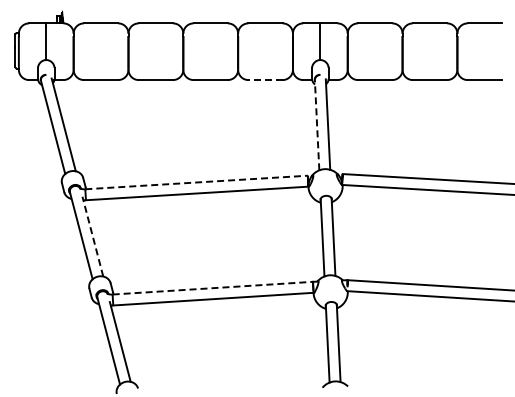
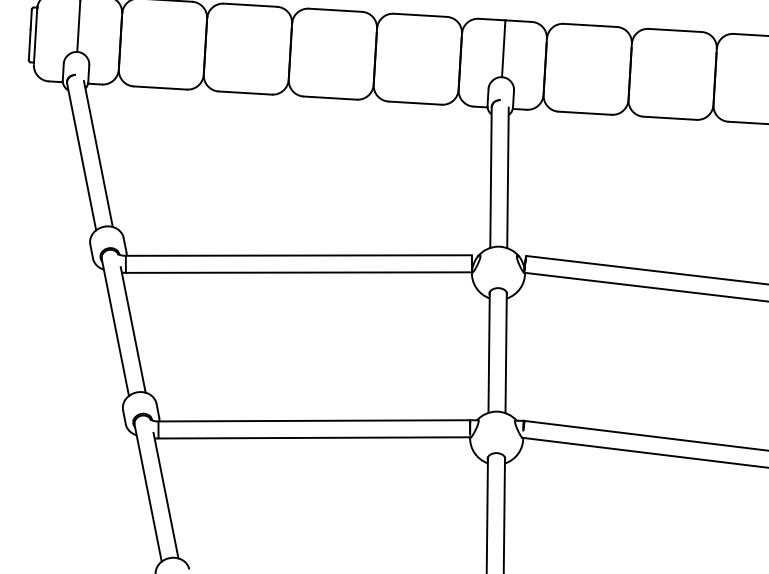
line: (265, 80) -> (415, 103), dashed -> solid
line: (317, 124) -> (491, 176), dashed -> solid
line: (197, 182) -> (300, 255), dashed -> solid
line: (92, 236) -> (132, 329), dashed -> solid
line: (213, 288) -> (315, 421), dashed -> solid

